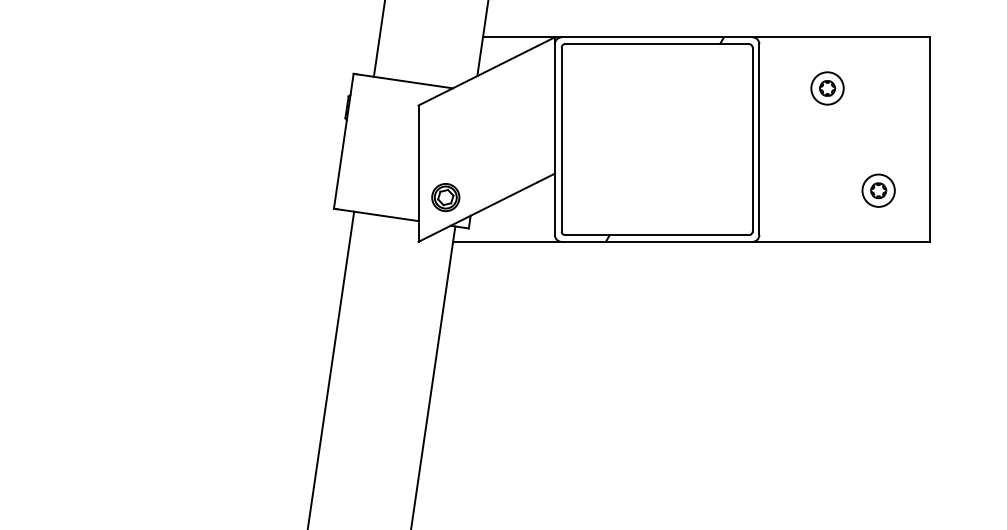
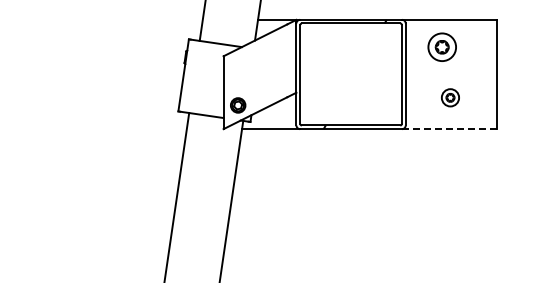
part: (826, 87) -> (441, 46), size x1.6
part: (878, 190) -> (450, 97), moved
line: (839, 242) -> (448, 129), solid -> dashed

